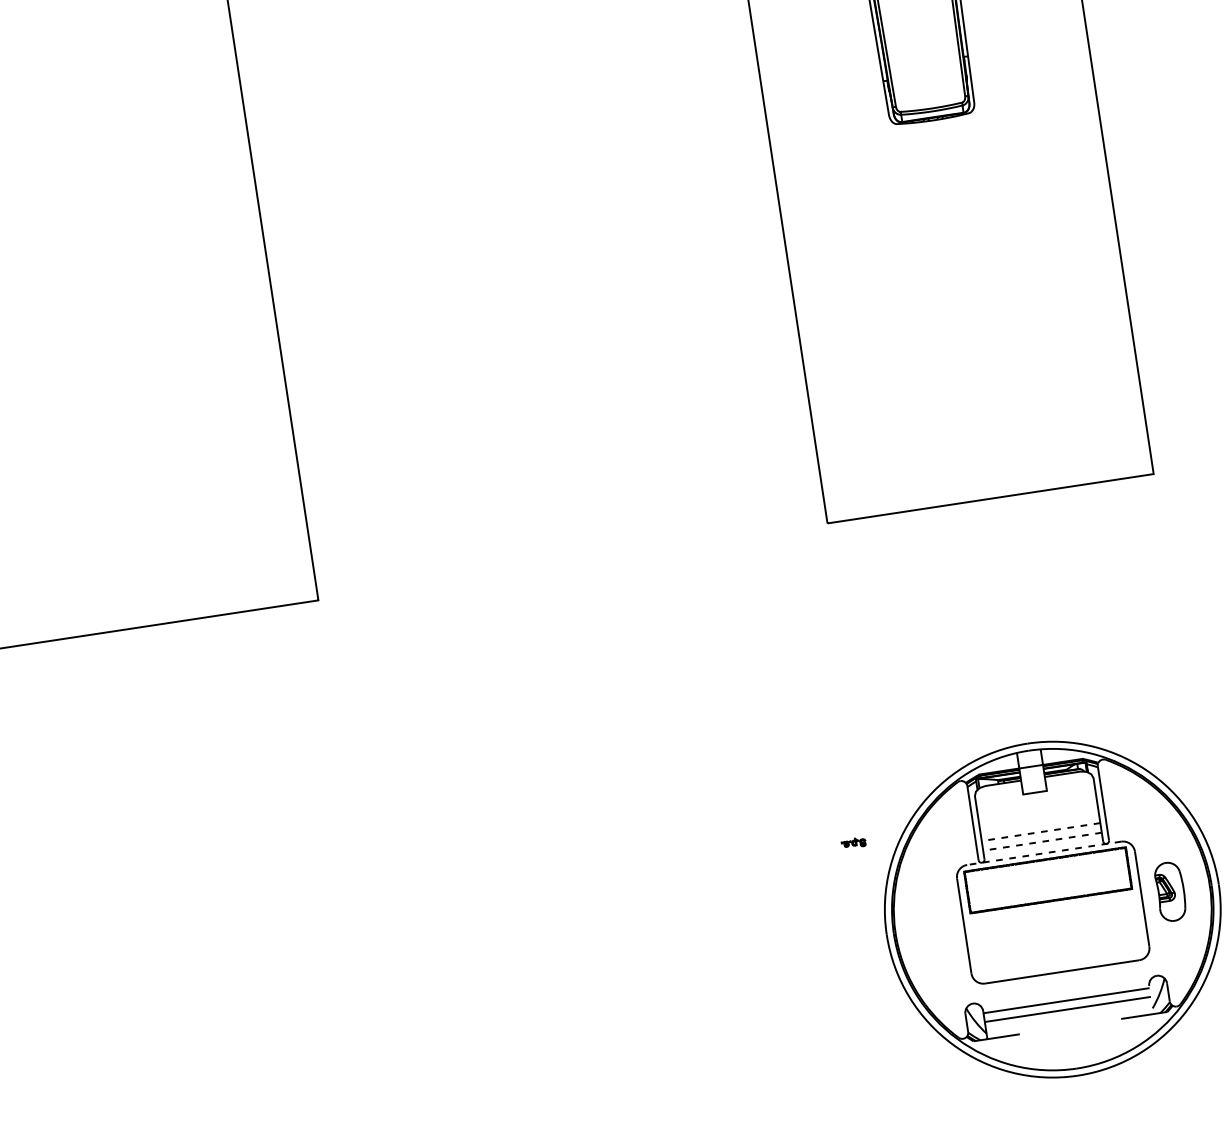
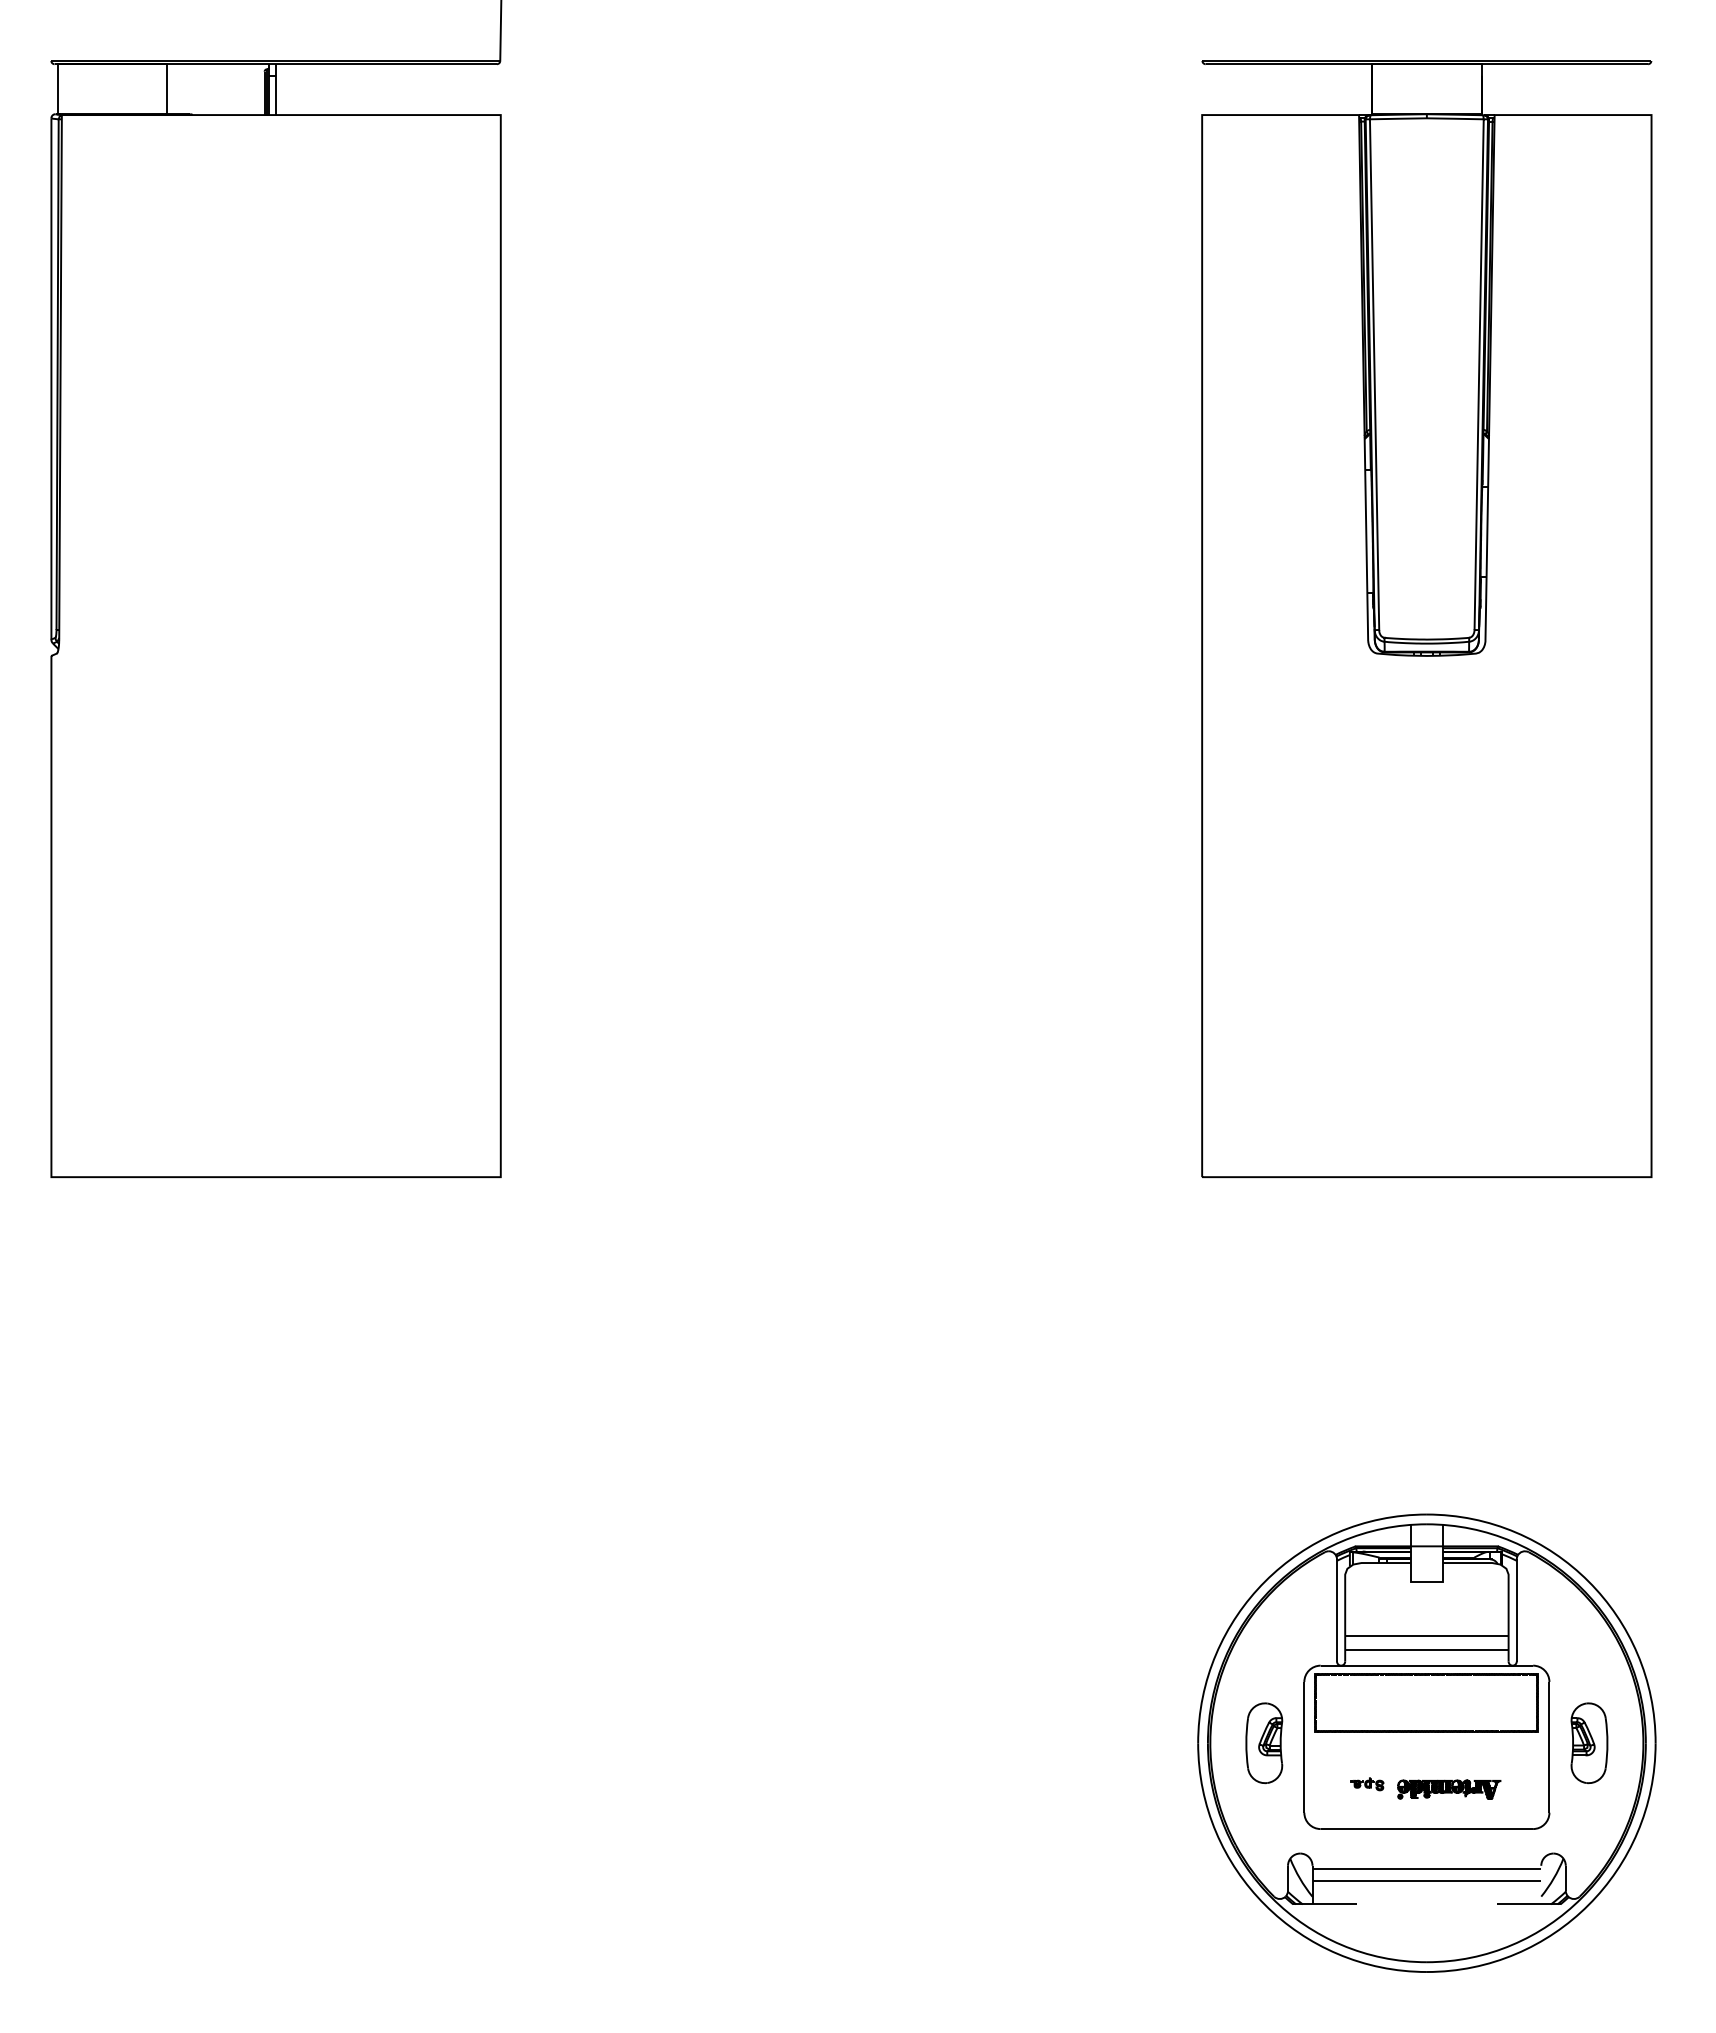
line: (1040, 832) -> (1426, 1636), dashed -> solid
line: (1042, 841) -> (1426, 1649), dashed -> solid
part: (853, 843) -> (1367, 1784), moved
line: (1043, 853) -> (1426, 1665), dashed -> solid
part: (934, 927) -> (1264, 1743), added
part: (1074, 940) -> (1449, 1789), added

